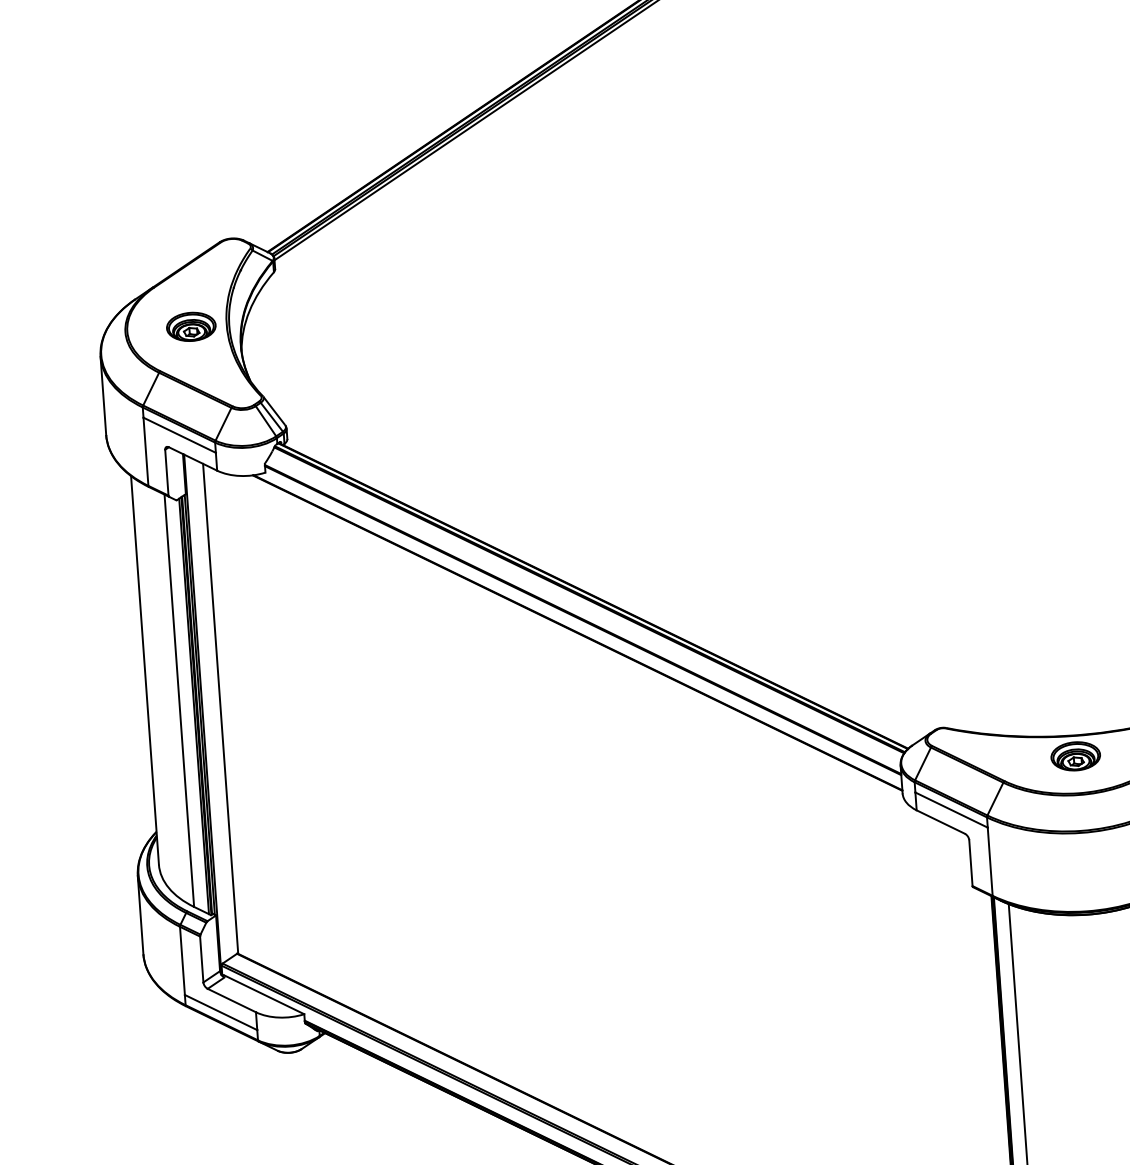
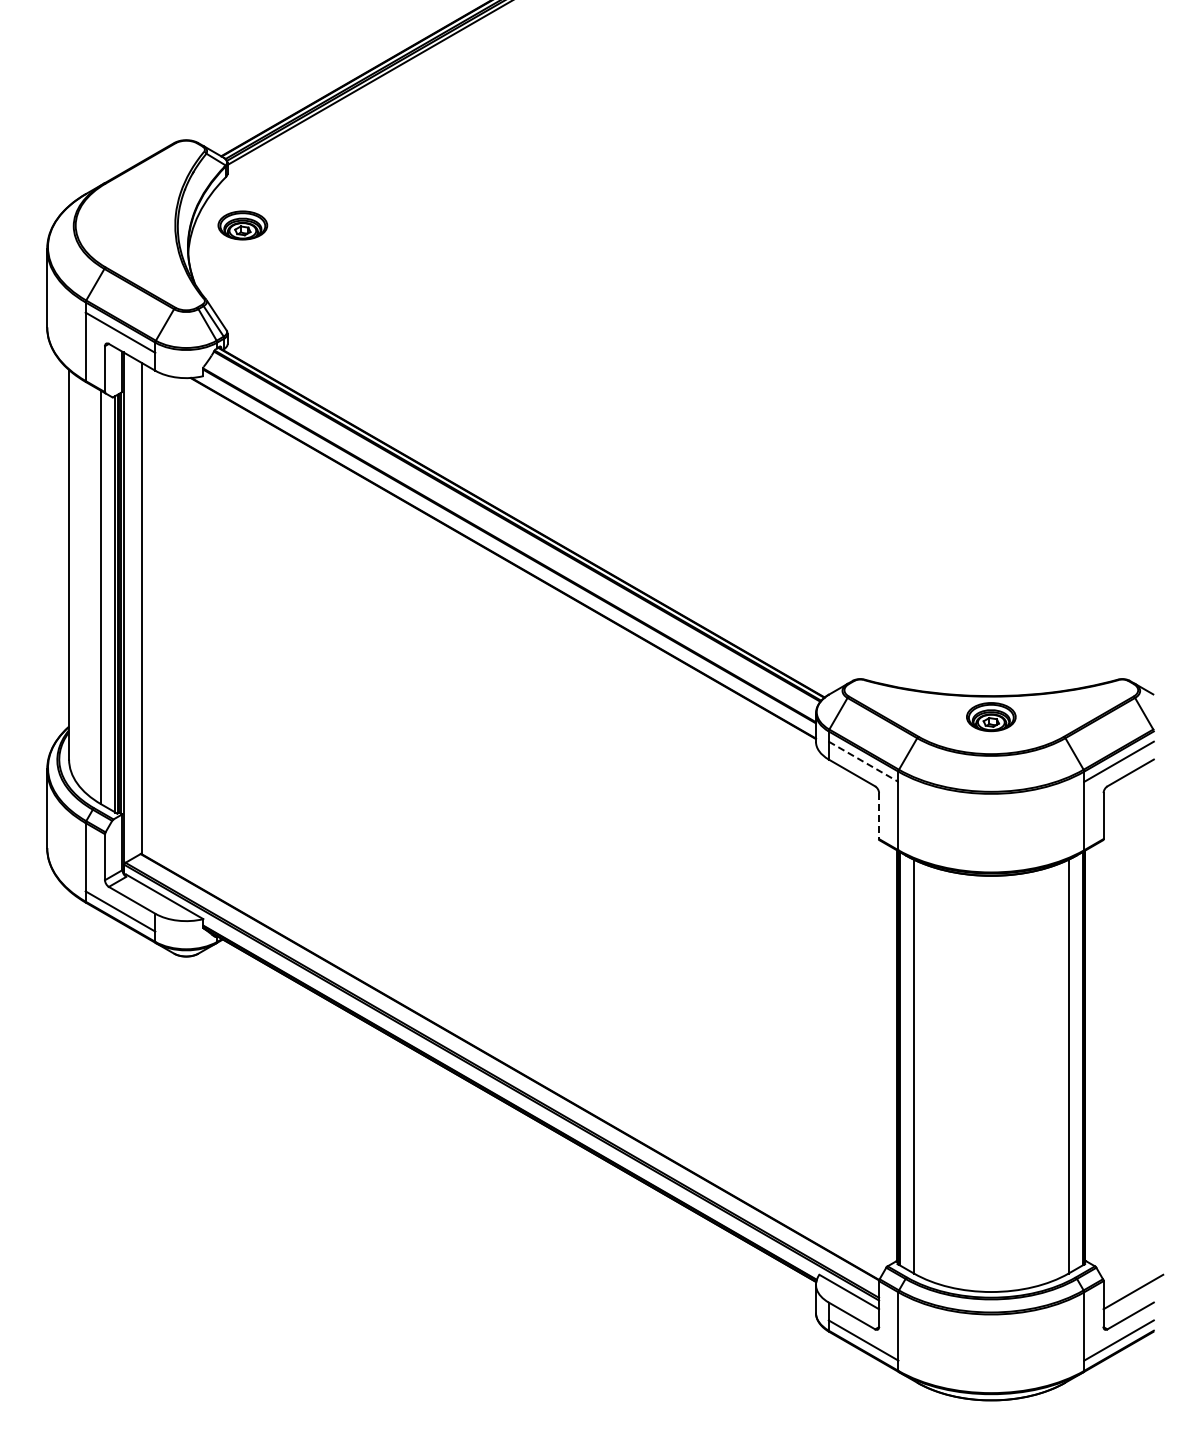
part: (190, 326) -> (242, 225), moved
line: (952, 810) -> (864, 762), solid -> dashed
line: (971, 863) -> (879, 816), solid -> dashed

